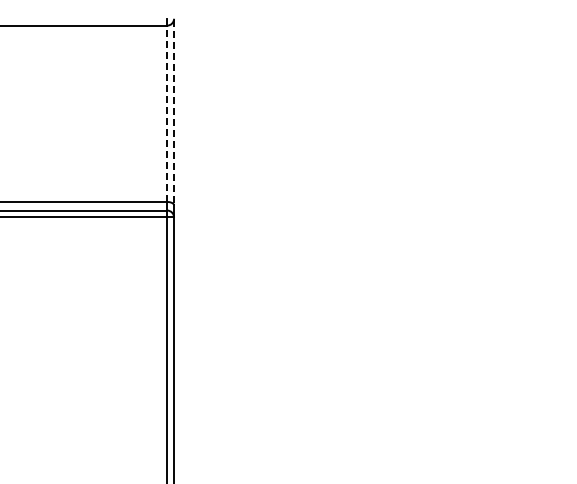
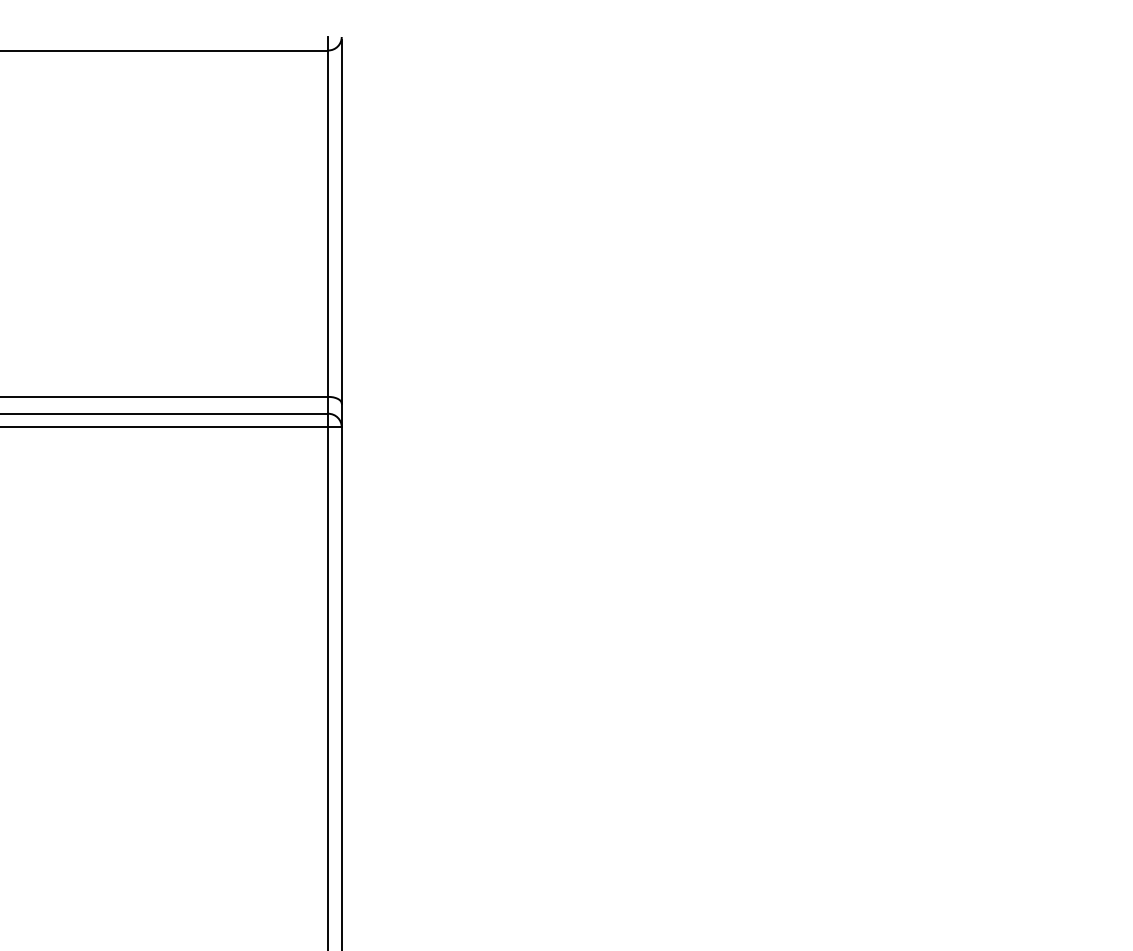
line: (174, 112) -> (342, 221), dashed -> solid
line: (167, 113) -> (328, 223), dashed -> solid

